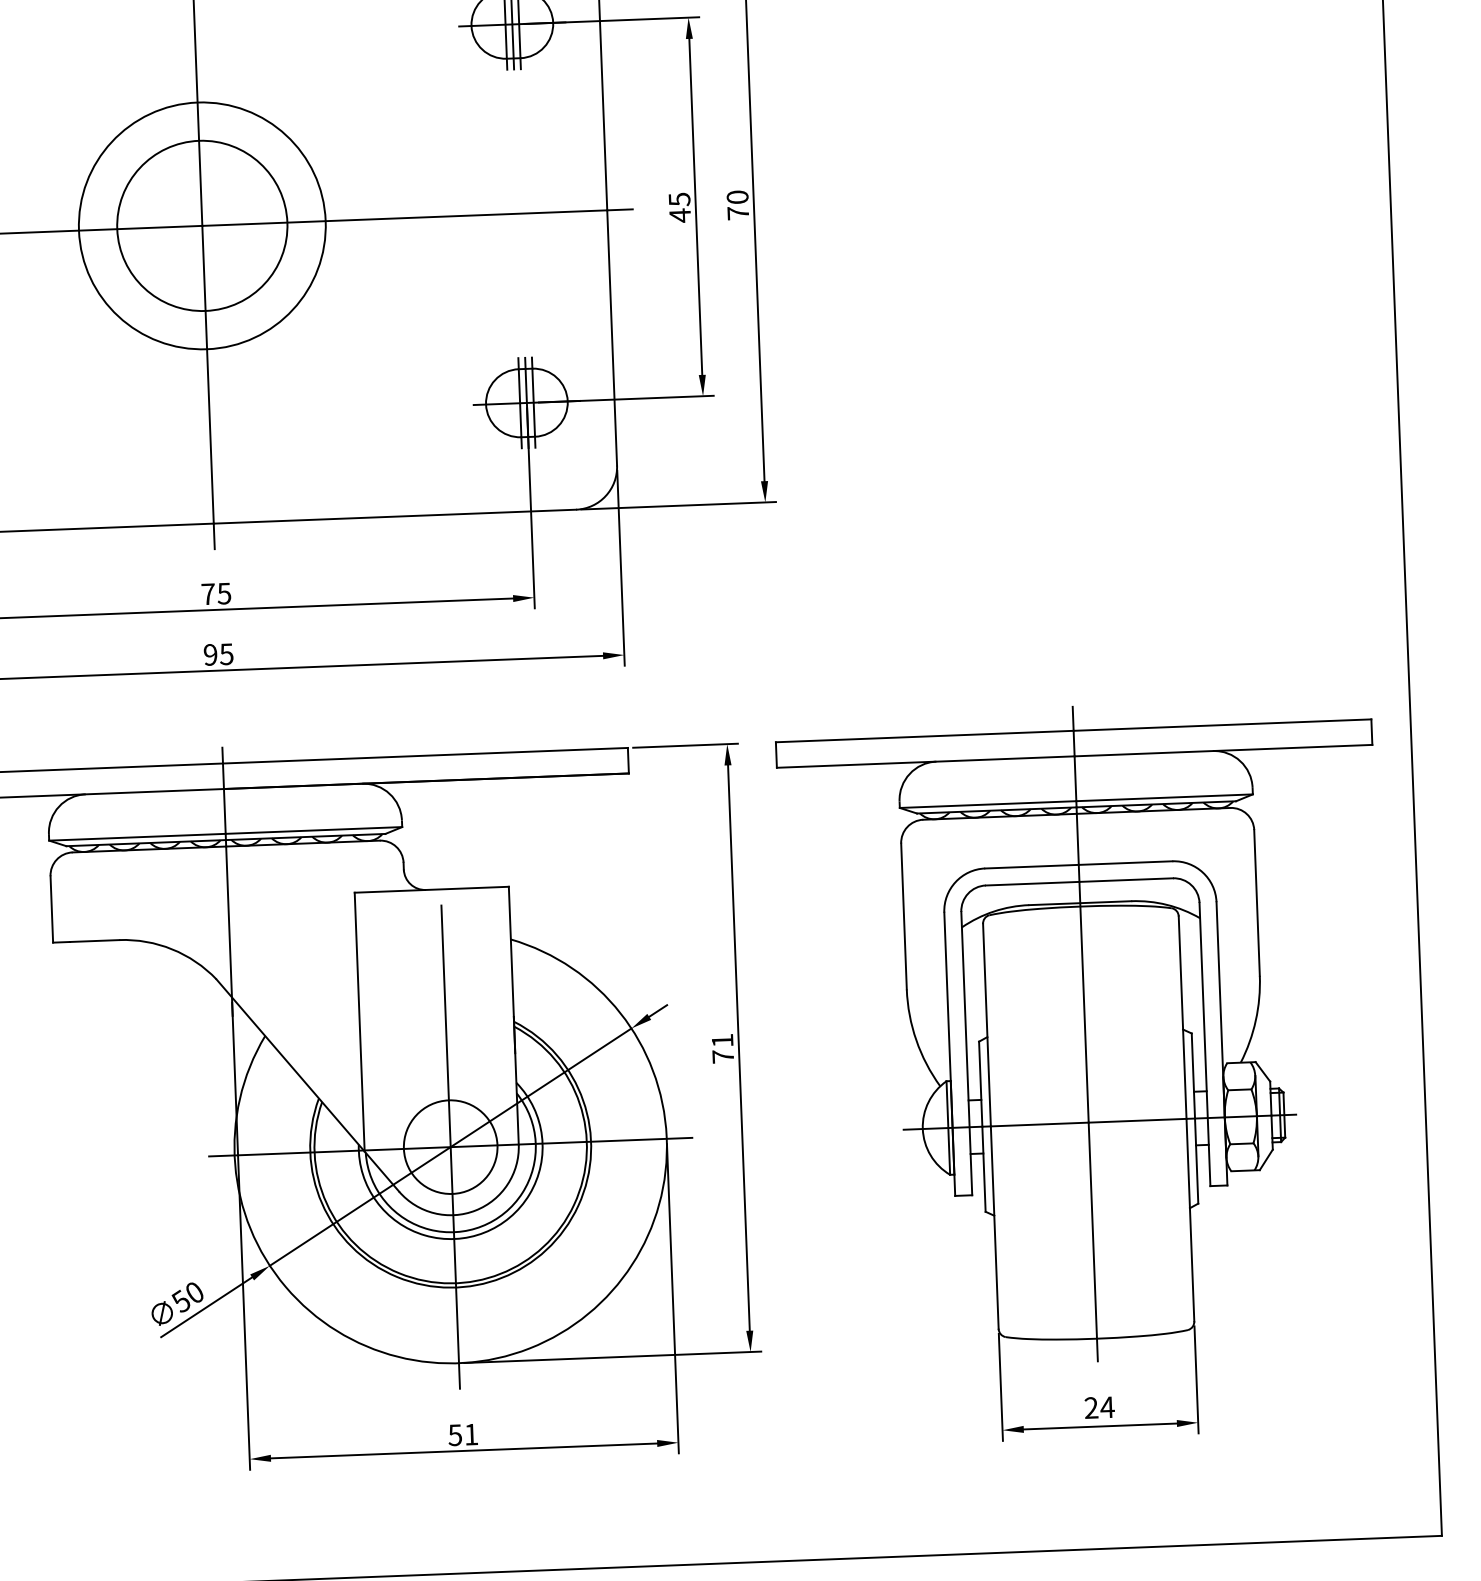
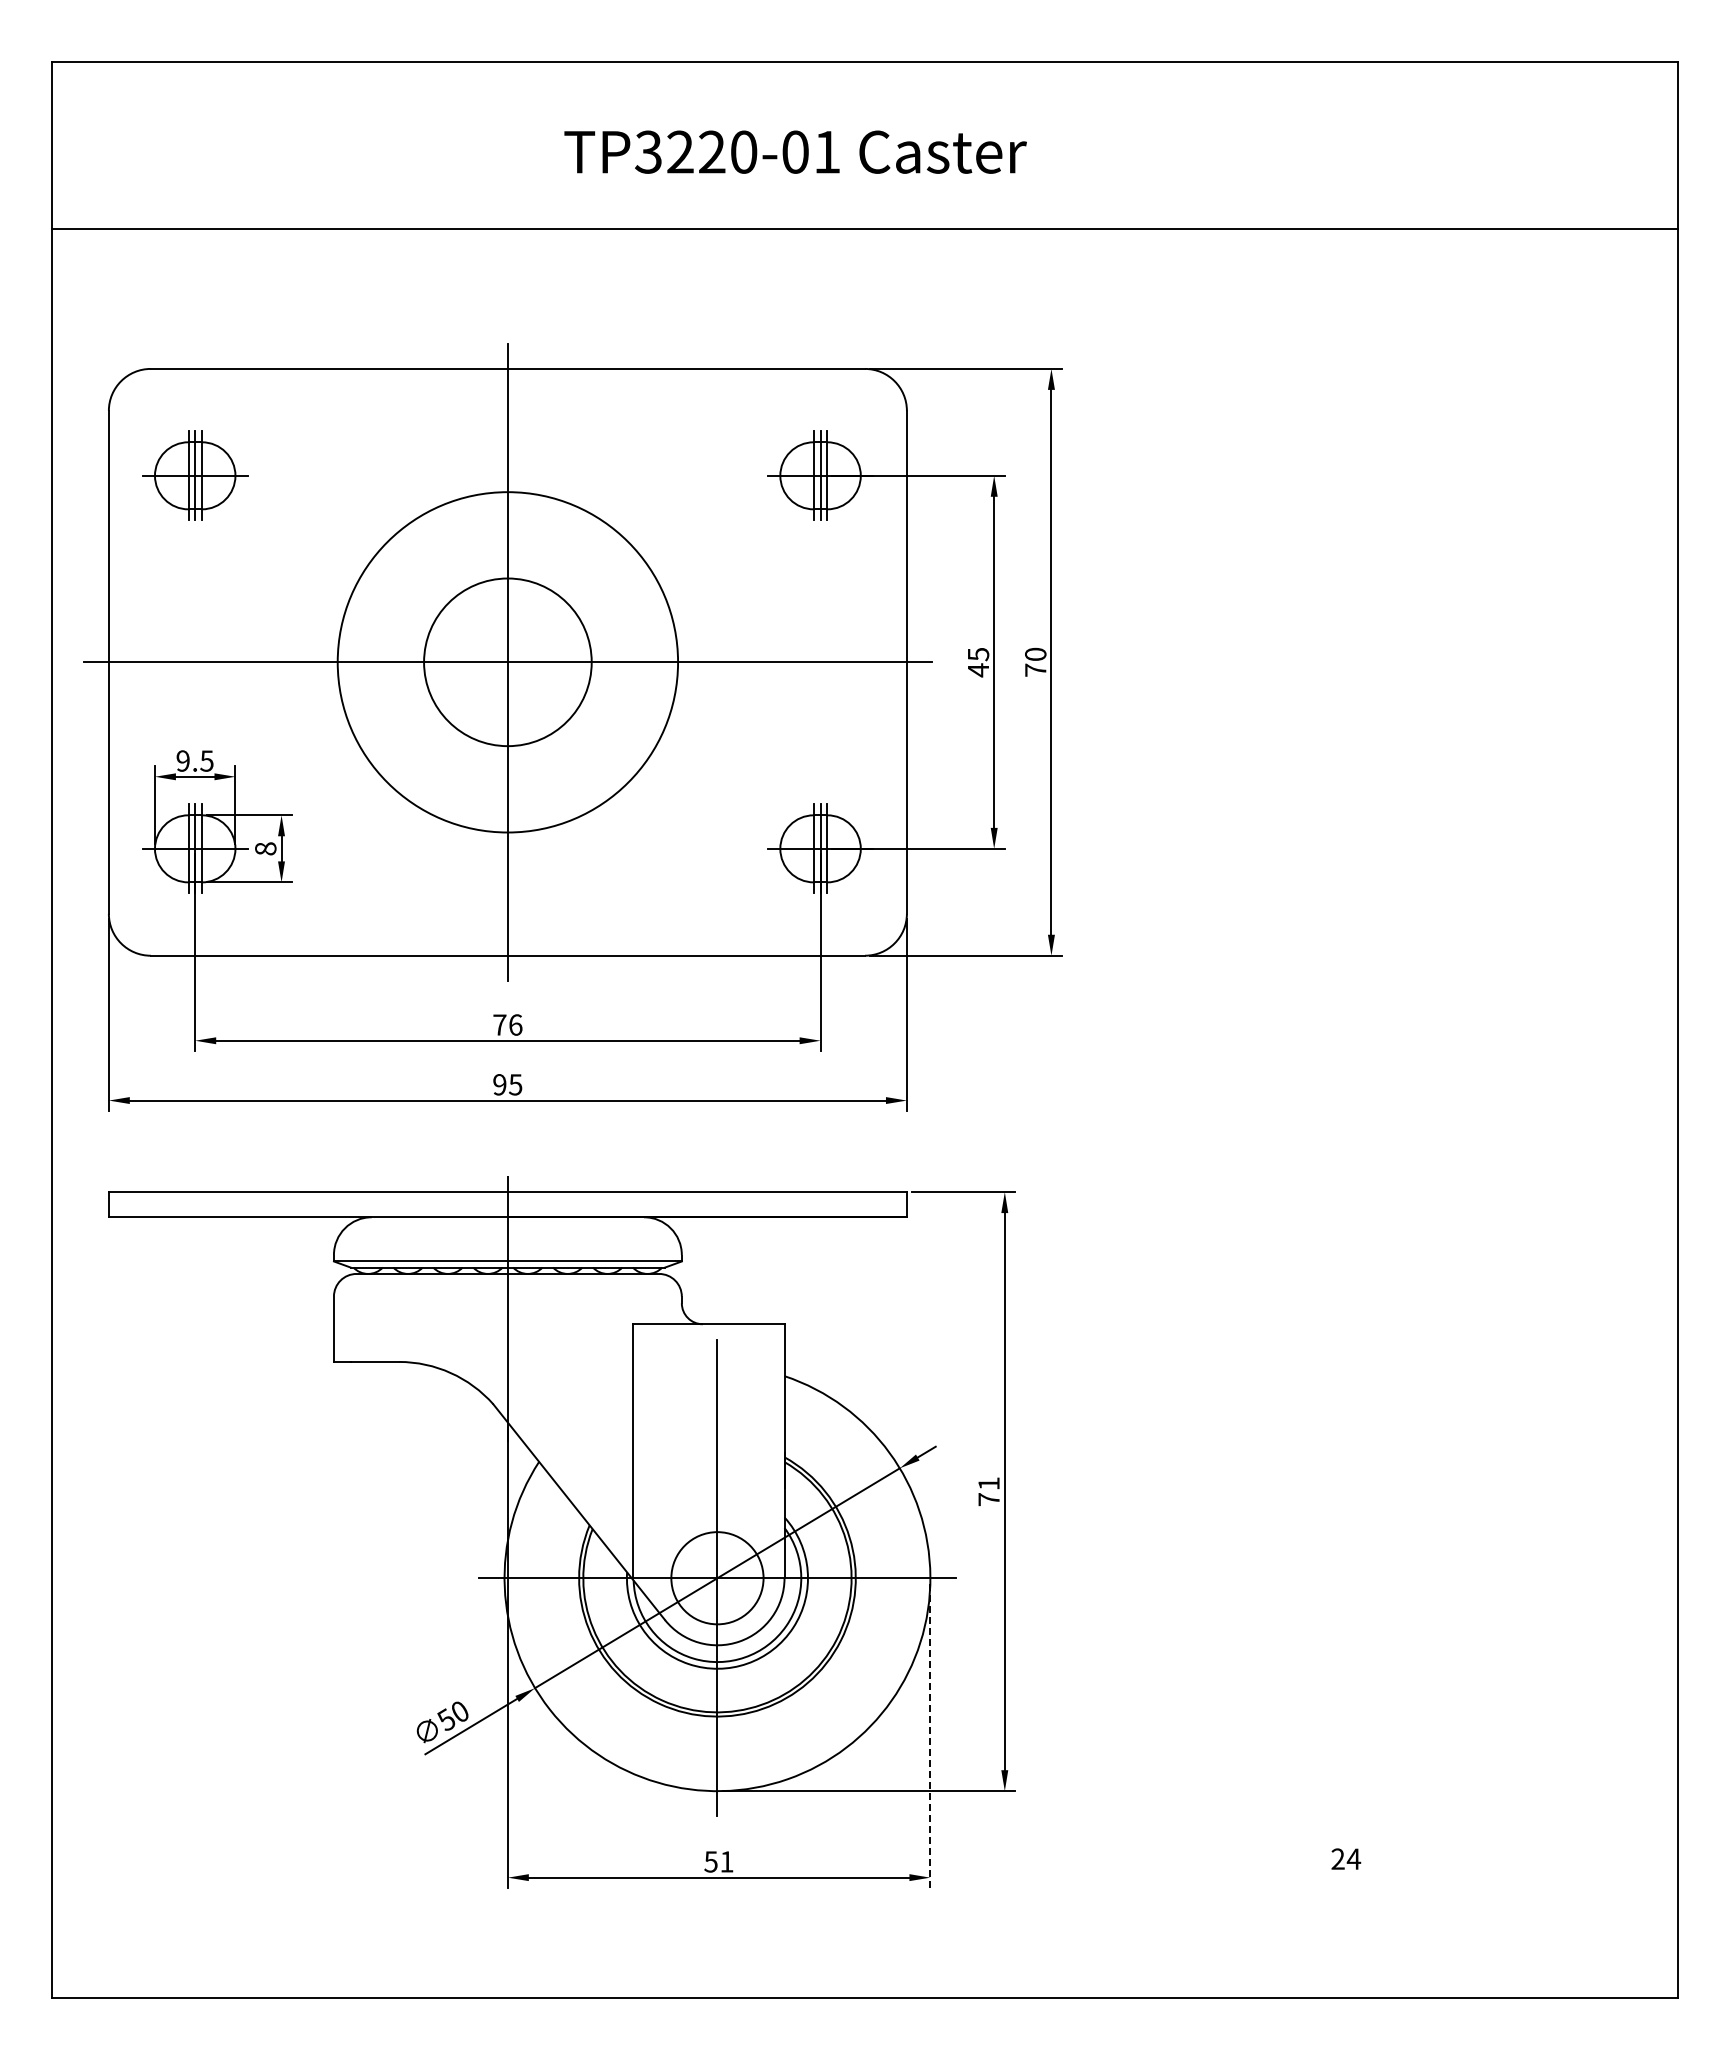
circle: (201, 225) -> (507, 661), size x1.4
text: (224, 593) -> (515, 1024), 75 -> 76
part: (1087, 1071) -> (1346, 1527), removed
line: (673, 1299) -> (930, 1736), solid -> dashed

